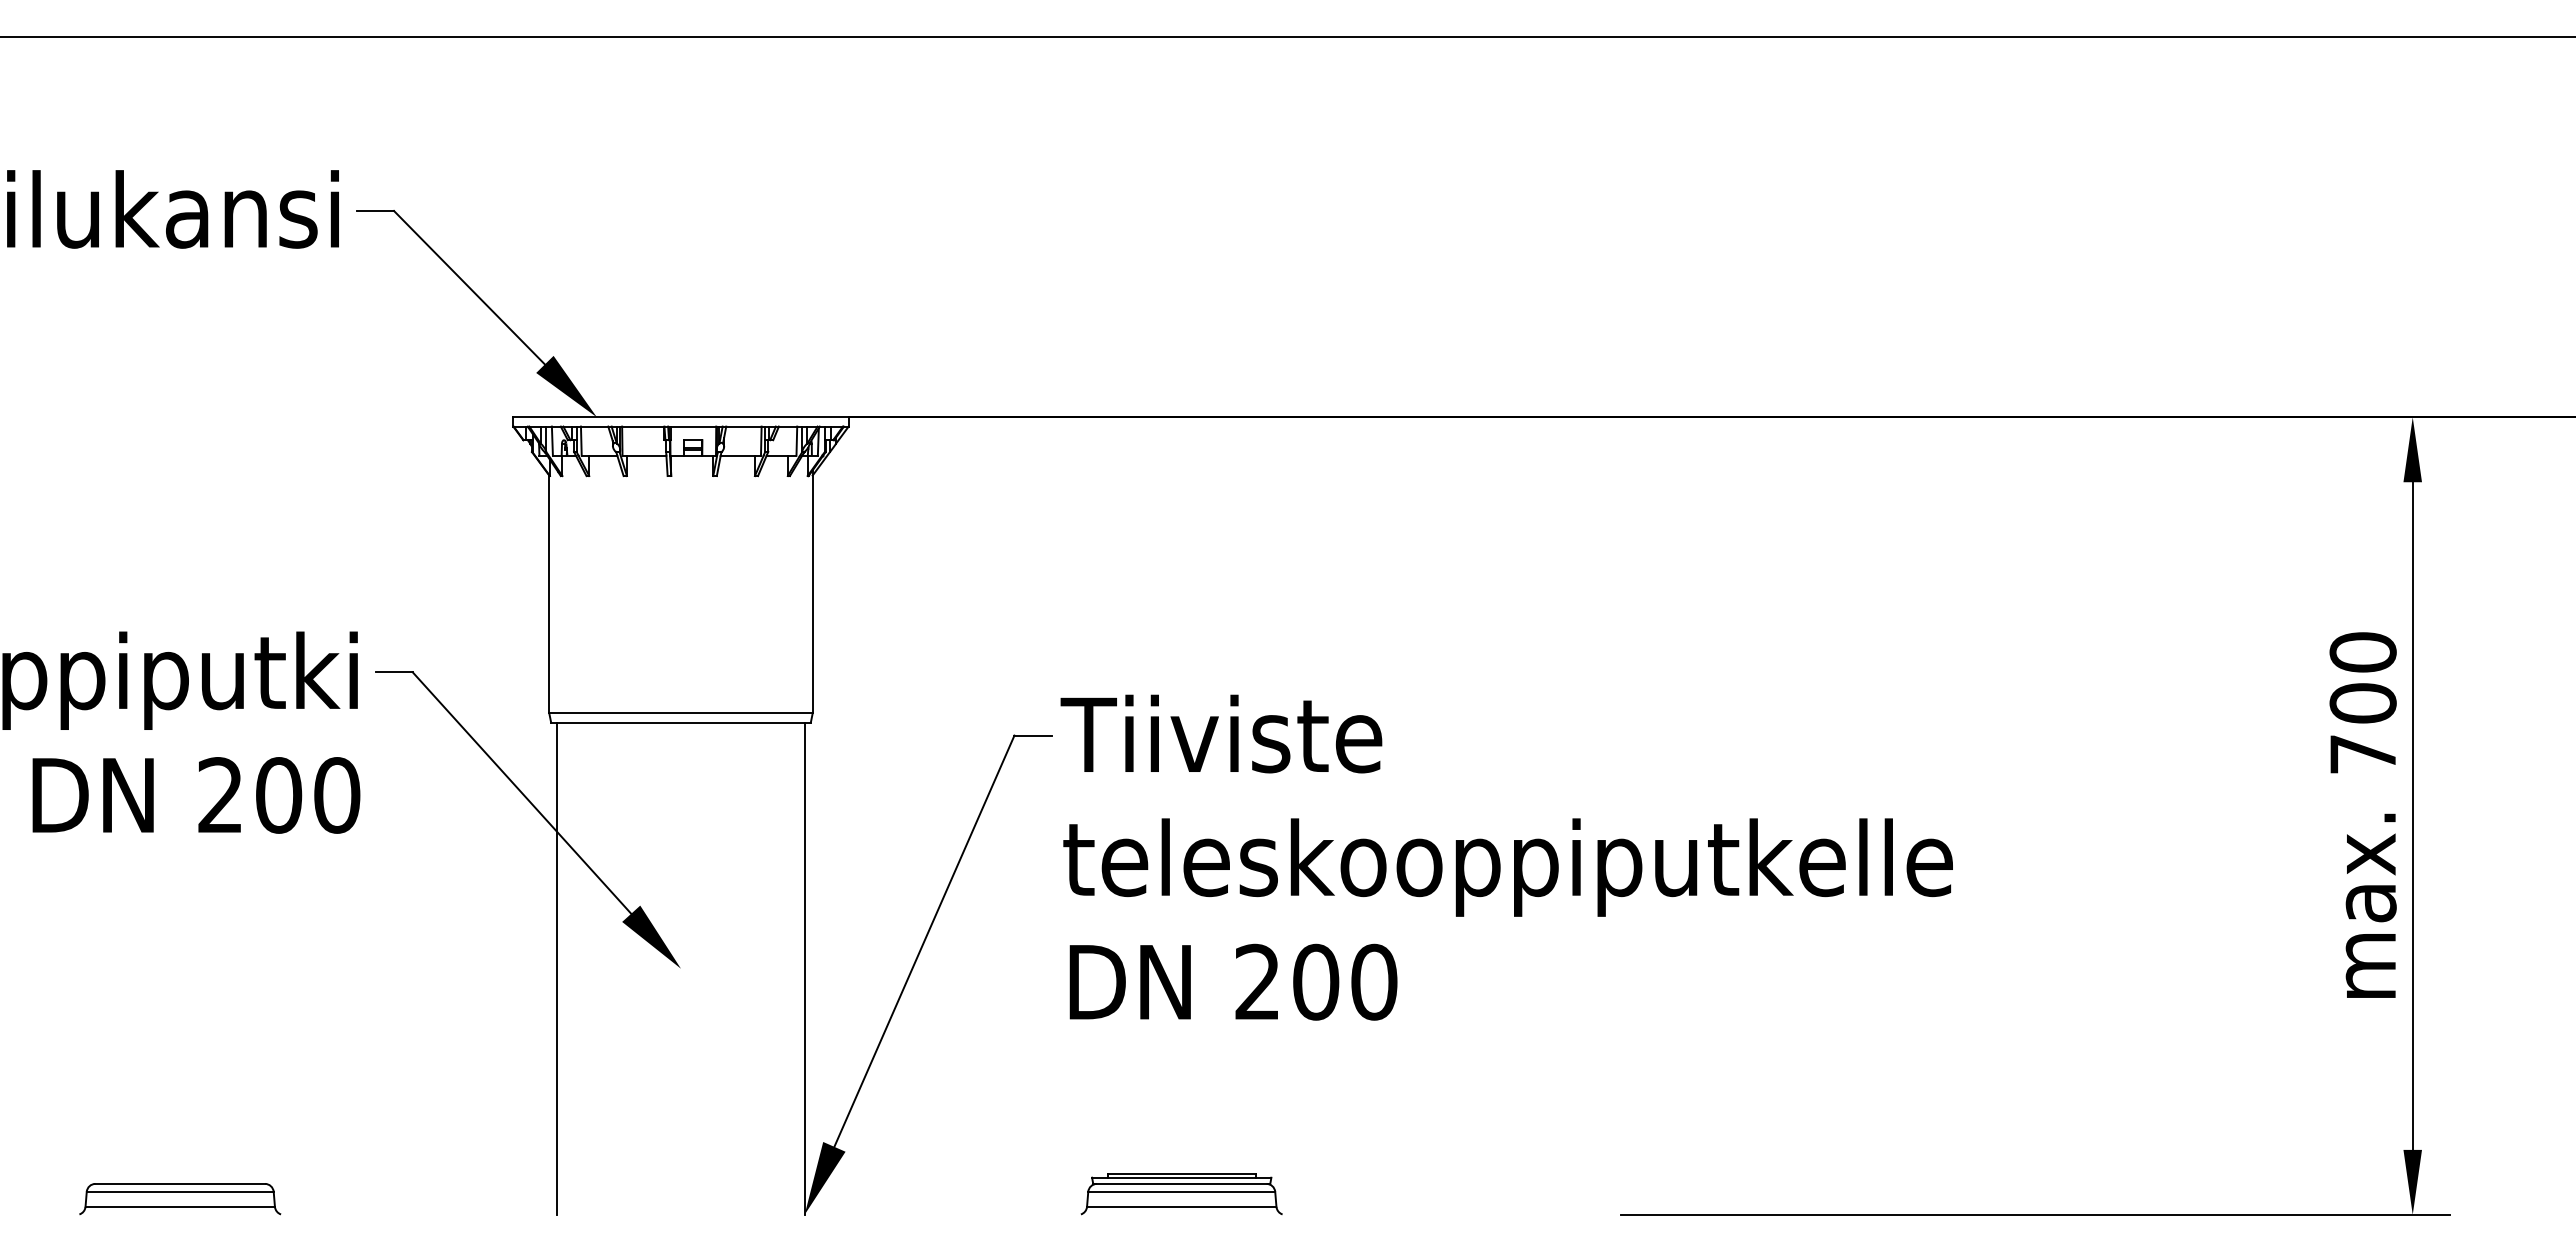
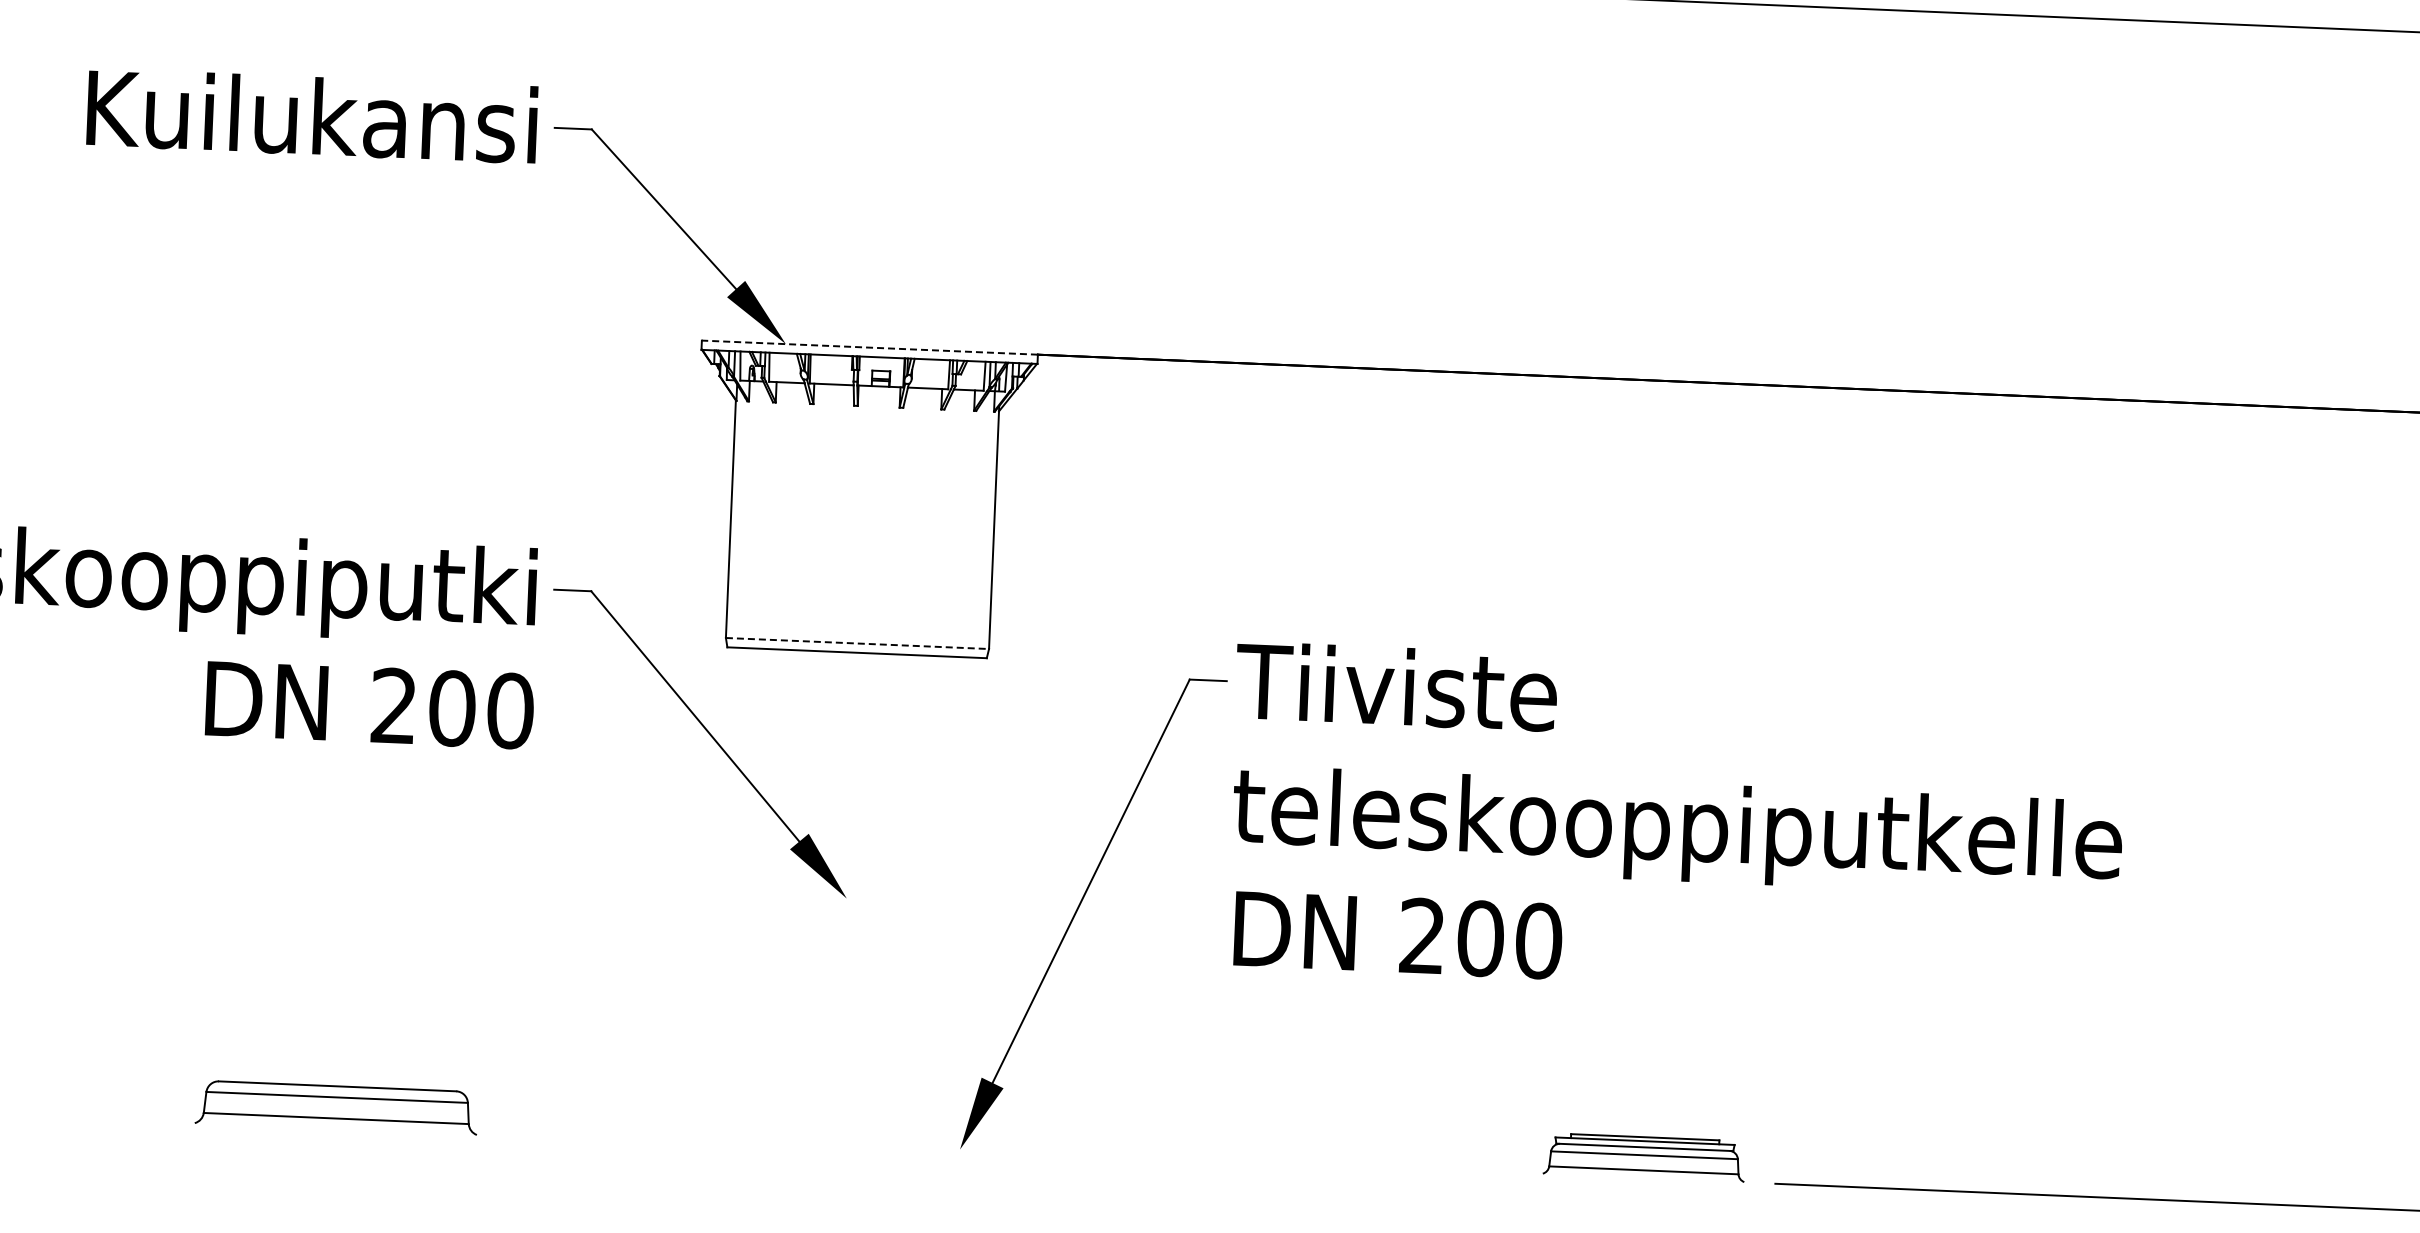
line: (680, 417) -> (869, 347), solid -> dashed
line: (681, 713) -> (857, 643), solid -> dashed
line: (557, 968) -> (723, 893), removed
line: (804, 968) -> (970, 903), removed
part: (1181, 1194) -> (1644, 1157), moved
part: (180, 1199) -> (337, 1108), size x1.4

